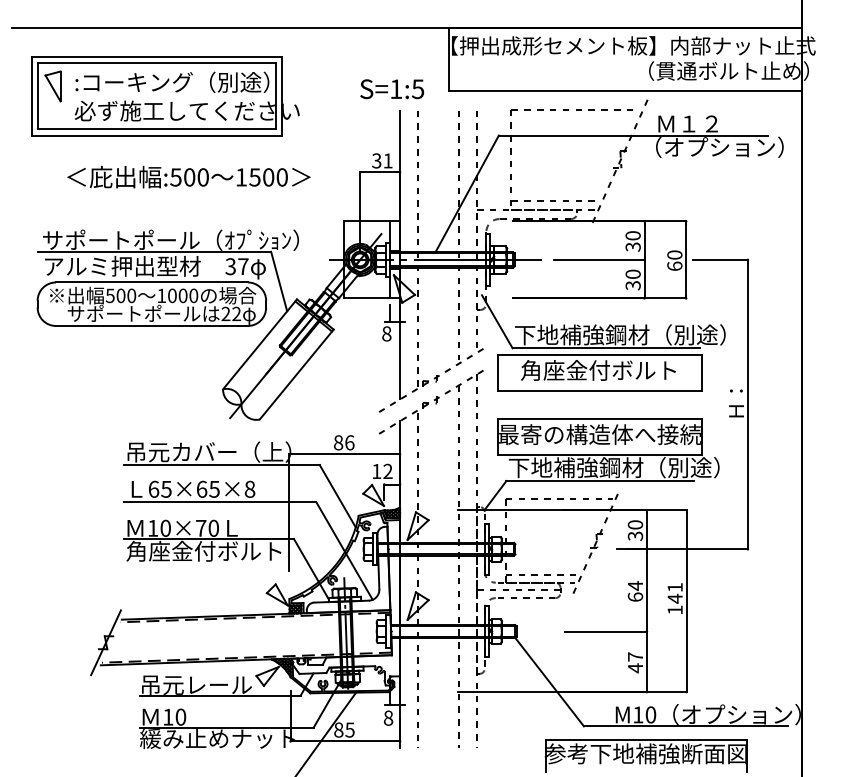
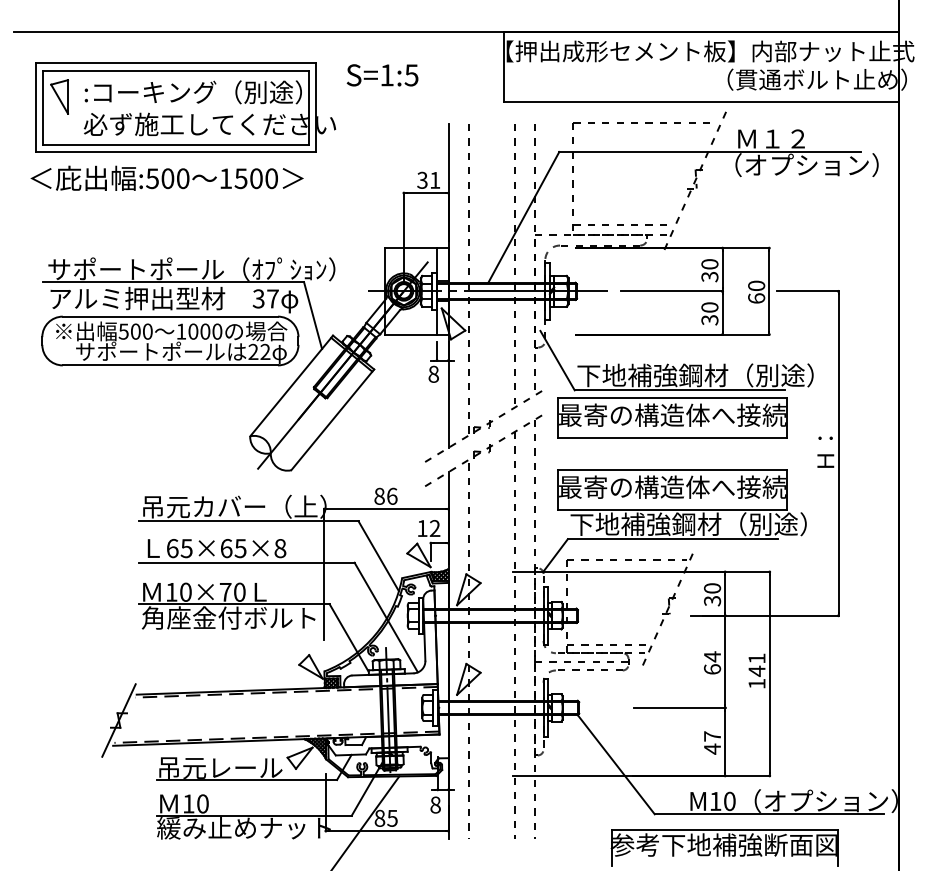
text: (392, 89) -> (382, 75), moved
text: (188, 176) -> (166, 177), moved
text: (599, 370) -> (672, 415), 角座金付ボルト -> 最寄の構造体へ接続

